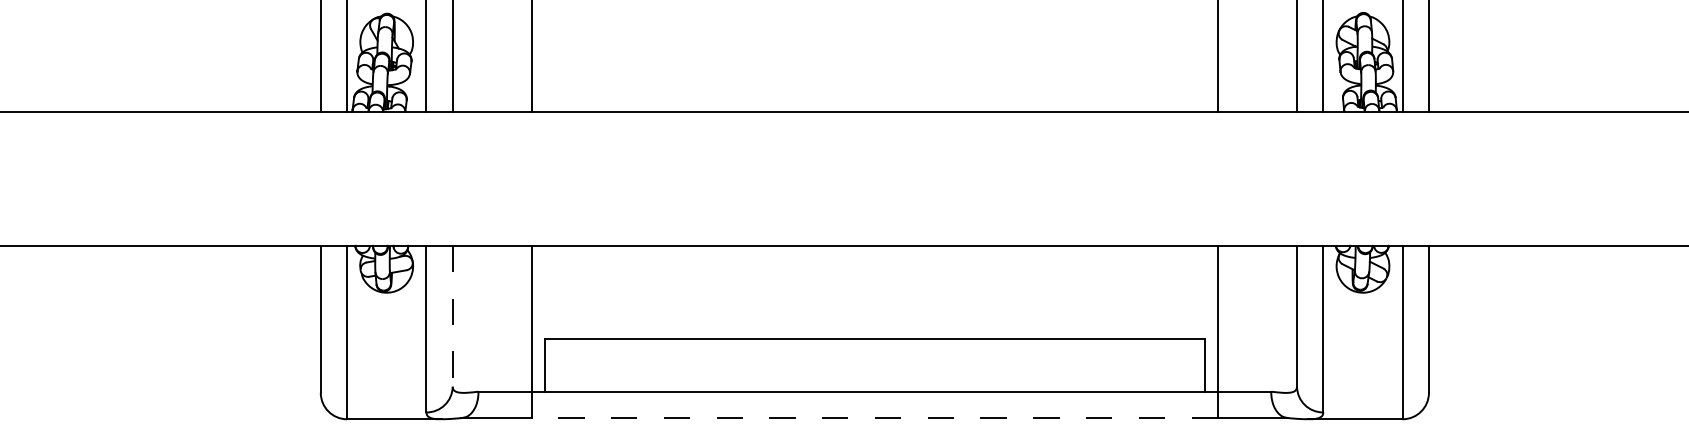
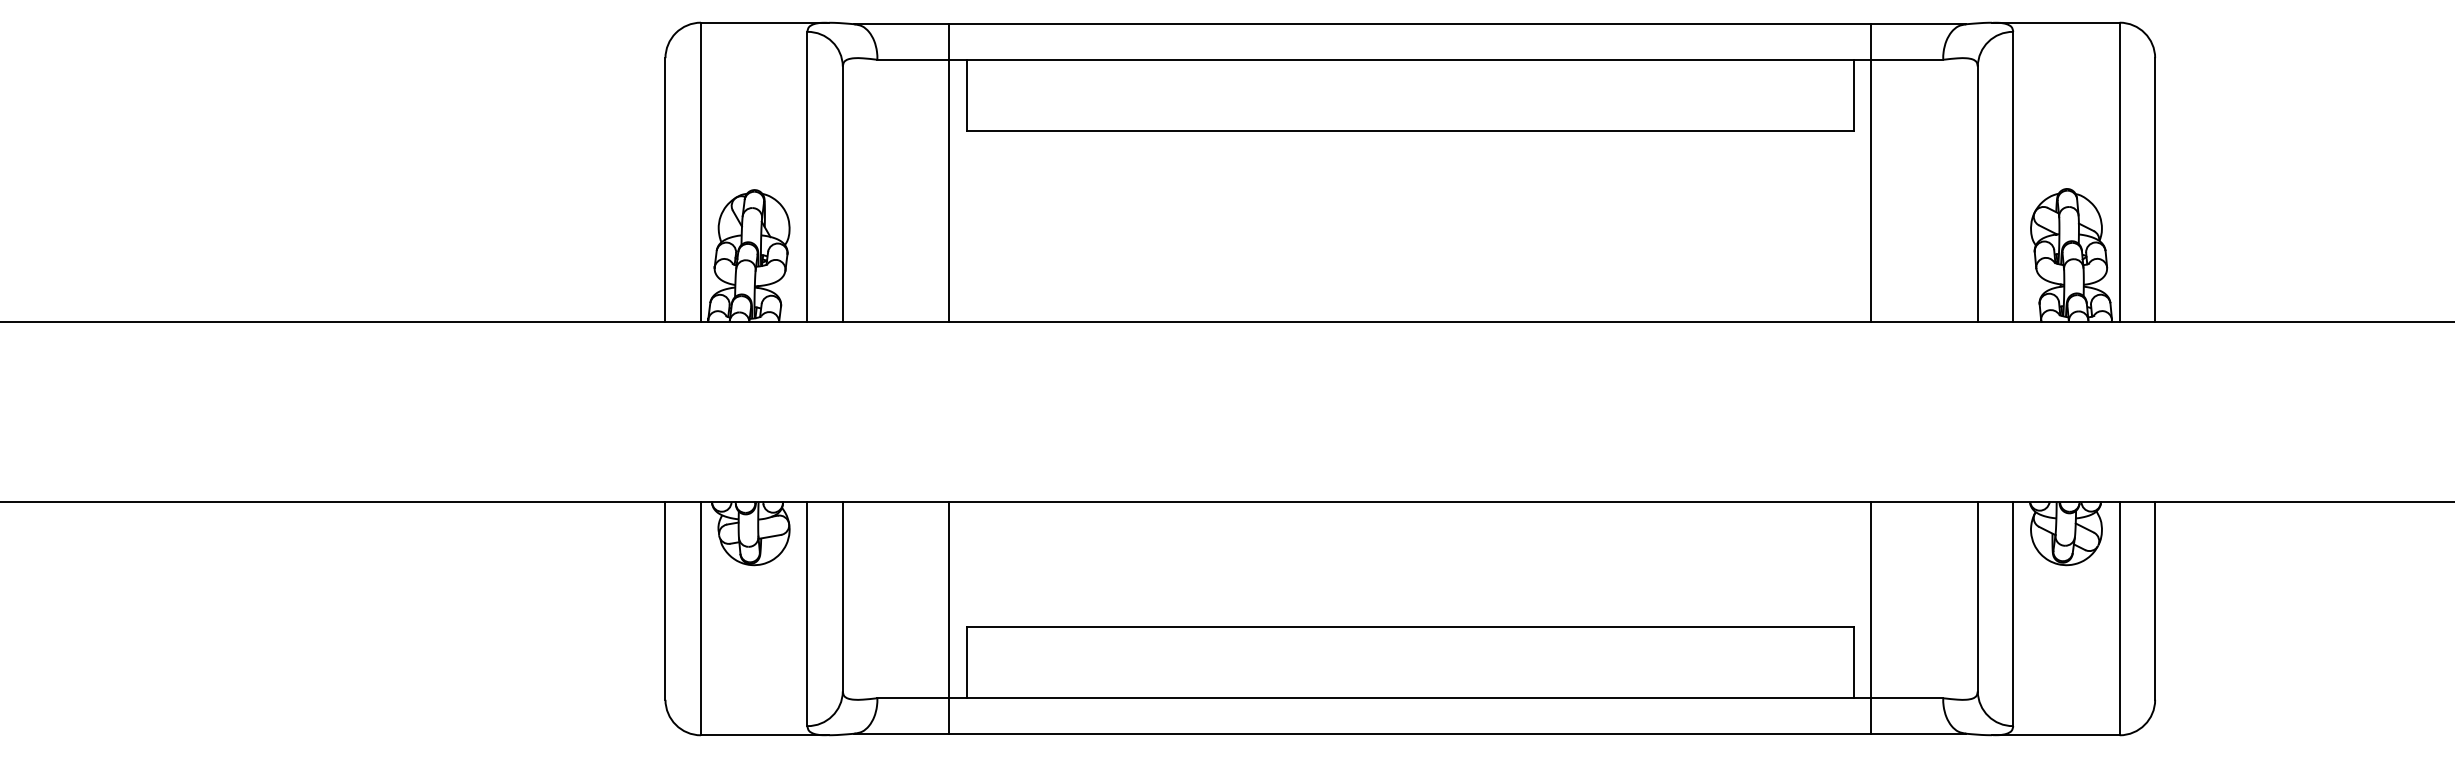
line: (452, 316) -> (842, 596), dashed -> solid
line: (874, 417) -> (1409, 733), dashed -> solid

